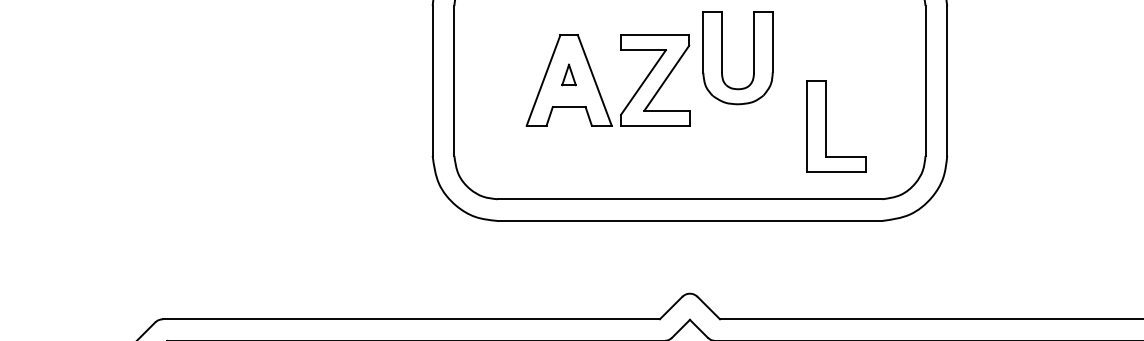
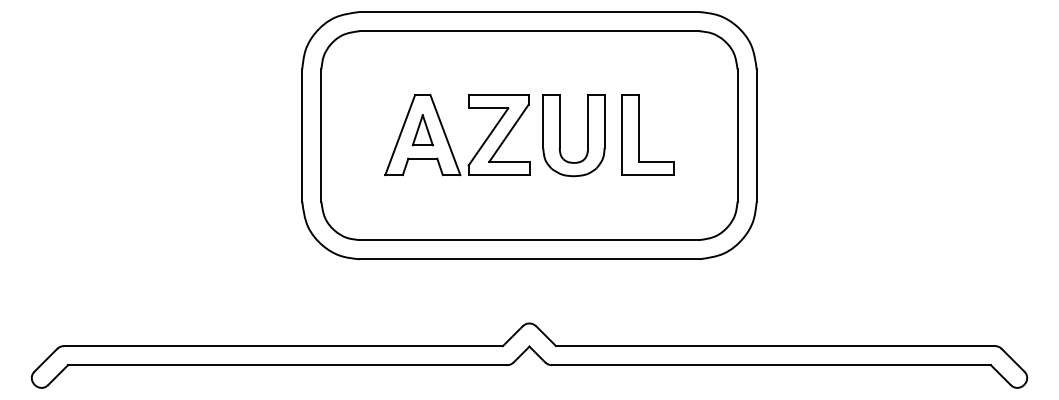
part: (722, 58) -> (560, 135), moved
part: (568, 75) -> (422, 130), size x1.67
part: (826, 126) -> (639, 134), moved

